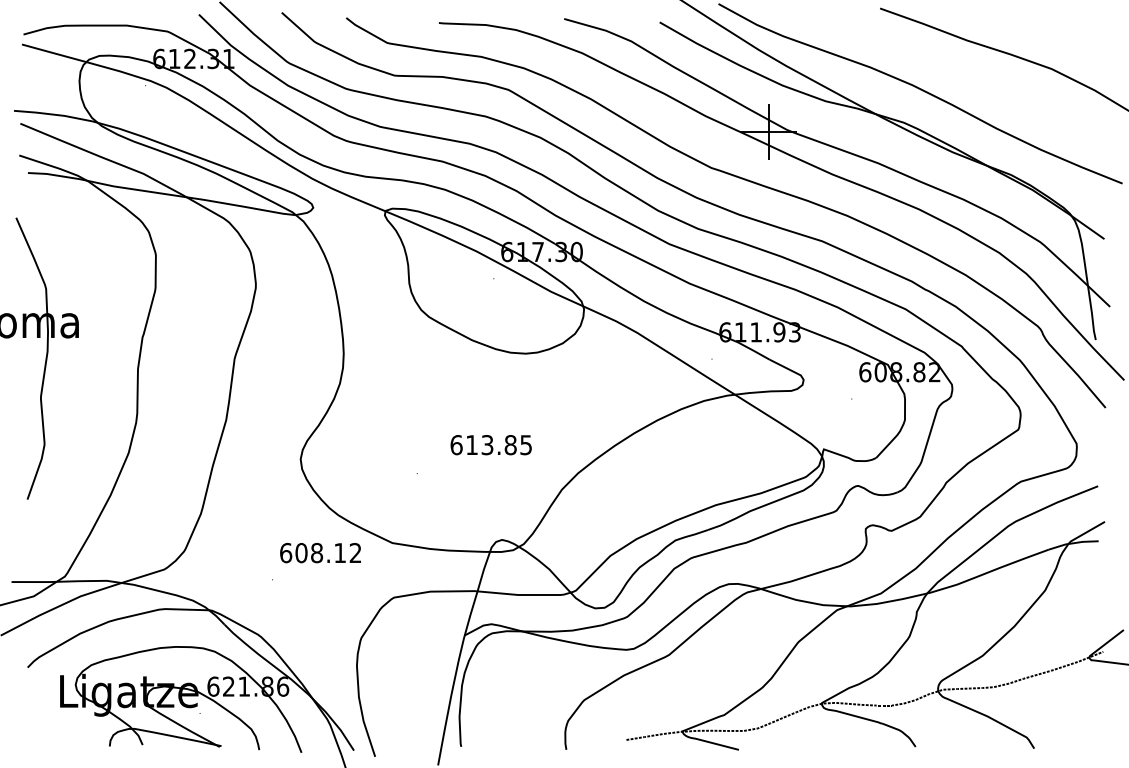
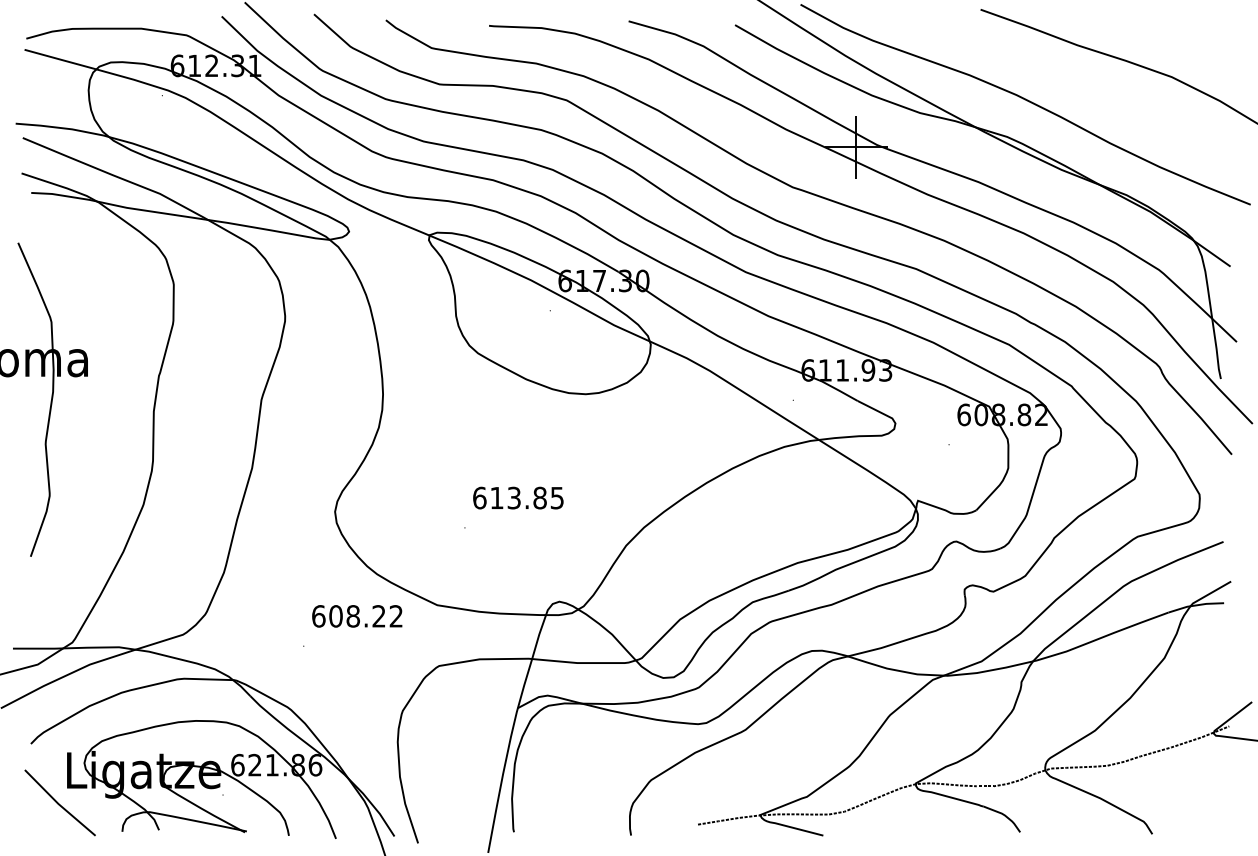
text: (491, 444) -> (518, 497), moved
text: (339, 553) -> (378, 616), 608.12 -> 608.22
line: (52, 720) -> (58, 802), added

